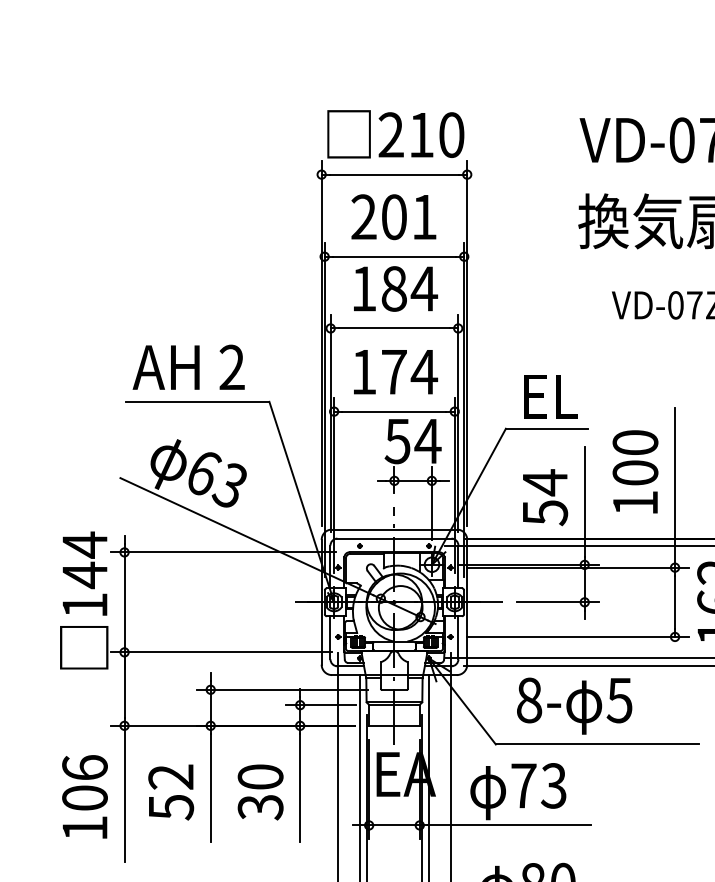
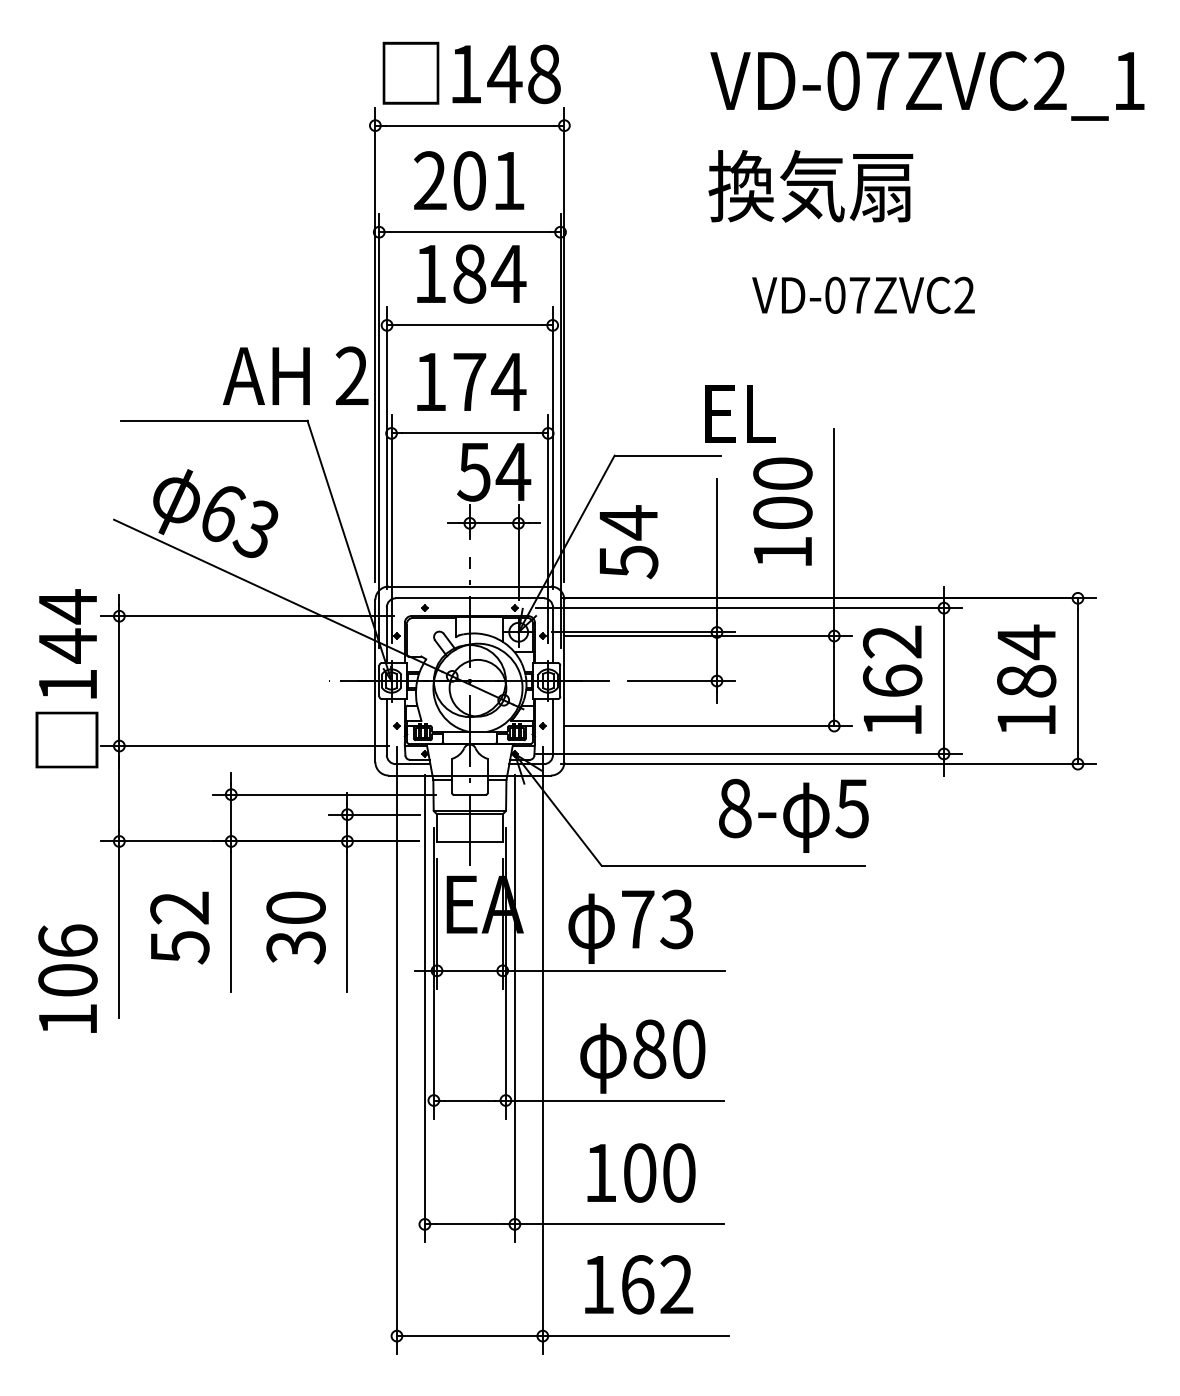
text: (421, 134) -> (504, 73), 210 -> 148
text: (188, 367) -> (295, 375), moved
text: (551, 396) -> (740, 413), moved
text: (545, 497) -> (628, 542), moved
text: (574, 705) -> (793, 815), moved
text: (84, 796) -> (67, 978), moved

